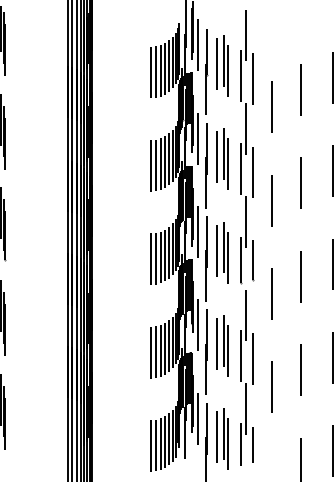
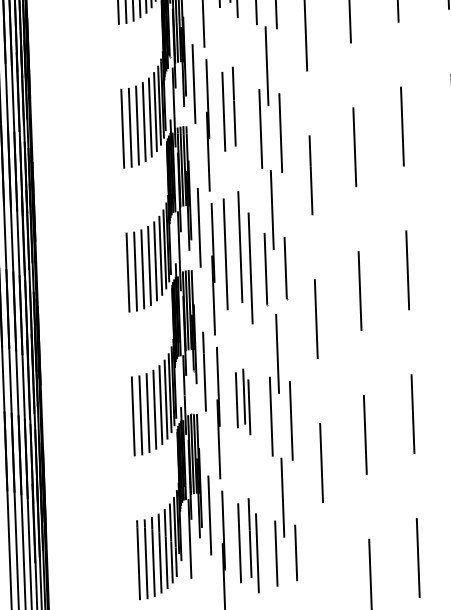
line: (228, 164) -> (241, 122), removed
part: (222, 252) -> (237, 258), size x1.4
part: (222, 345) -> (242, 401), size x0.7

